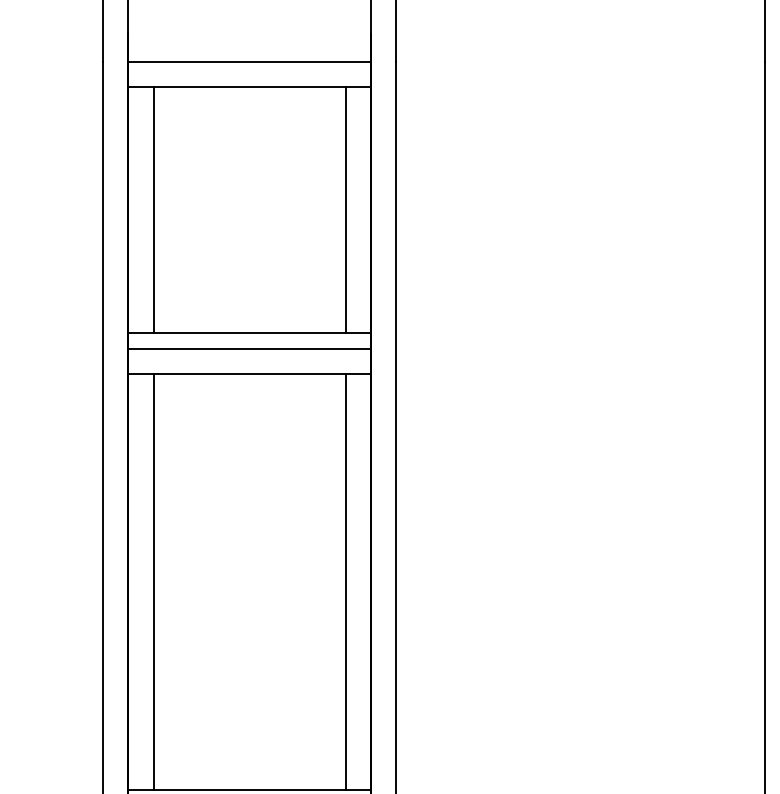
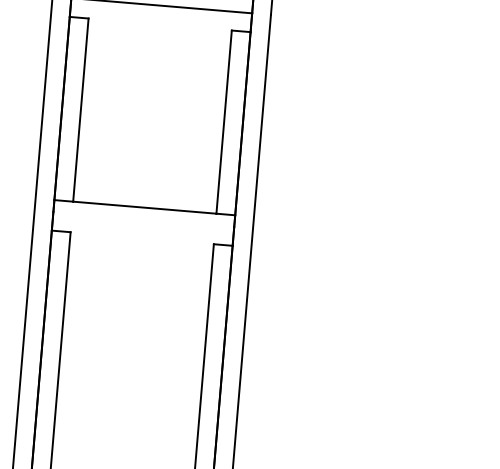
line: (249, 87) -> (160, 24), removed
line: (249, 348) -> (143, 219), removed
line: (249, 373) -> (142, 237), removed

